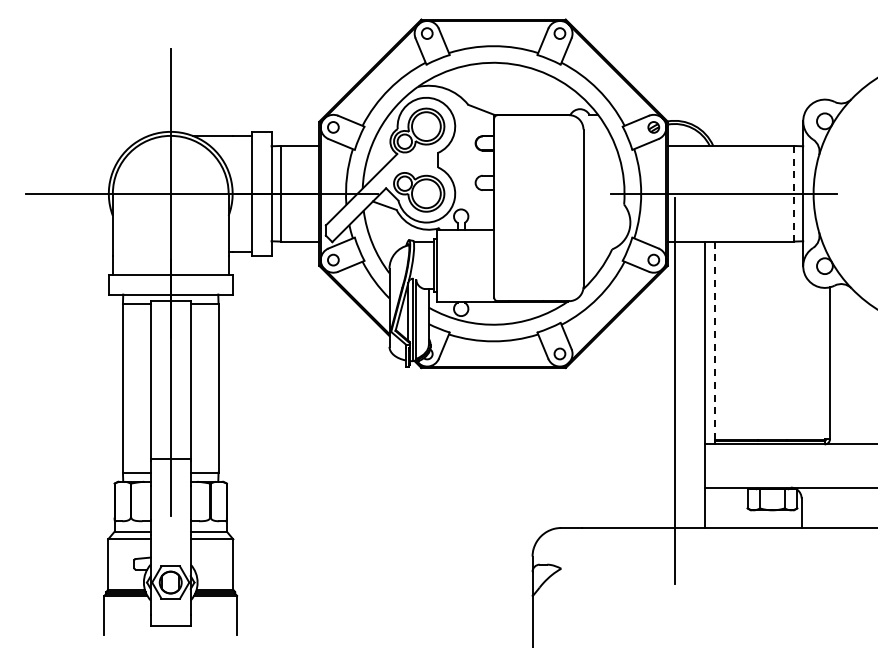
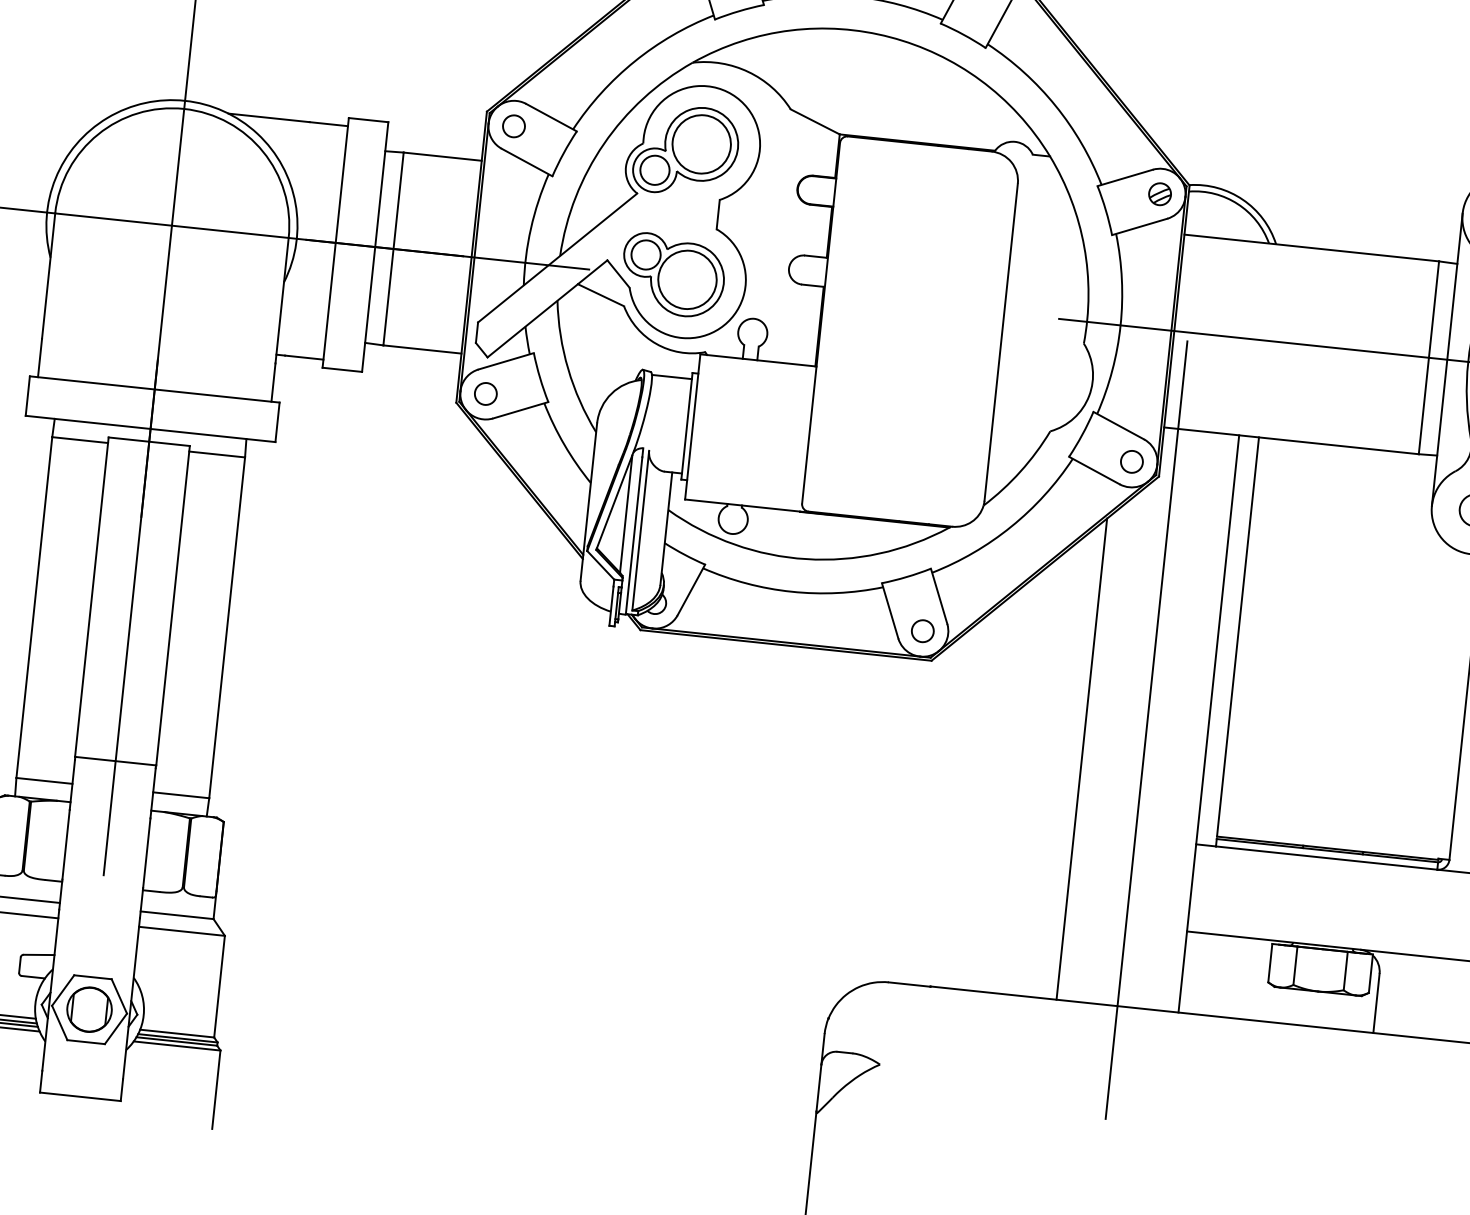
line: (794, 193) -> (1429, 357), dashed -> solid
line: (714, 340) -> (1237, 636), dashed -> solid
line: (644, 408) -> (1081, 759), added

